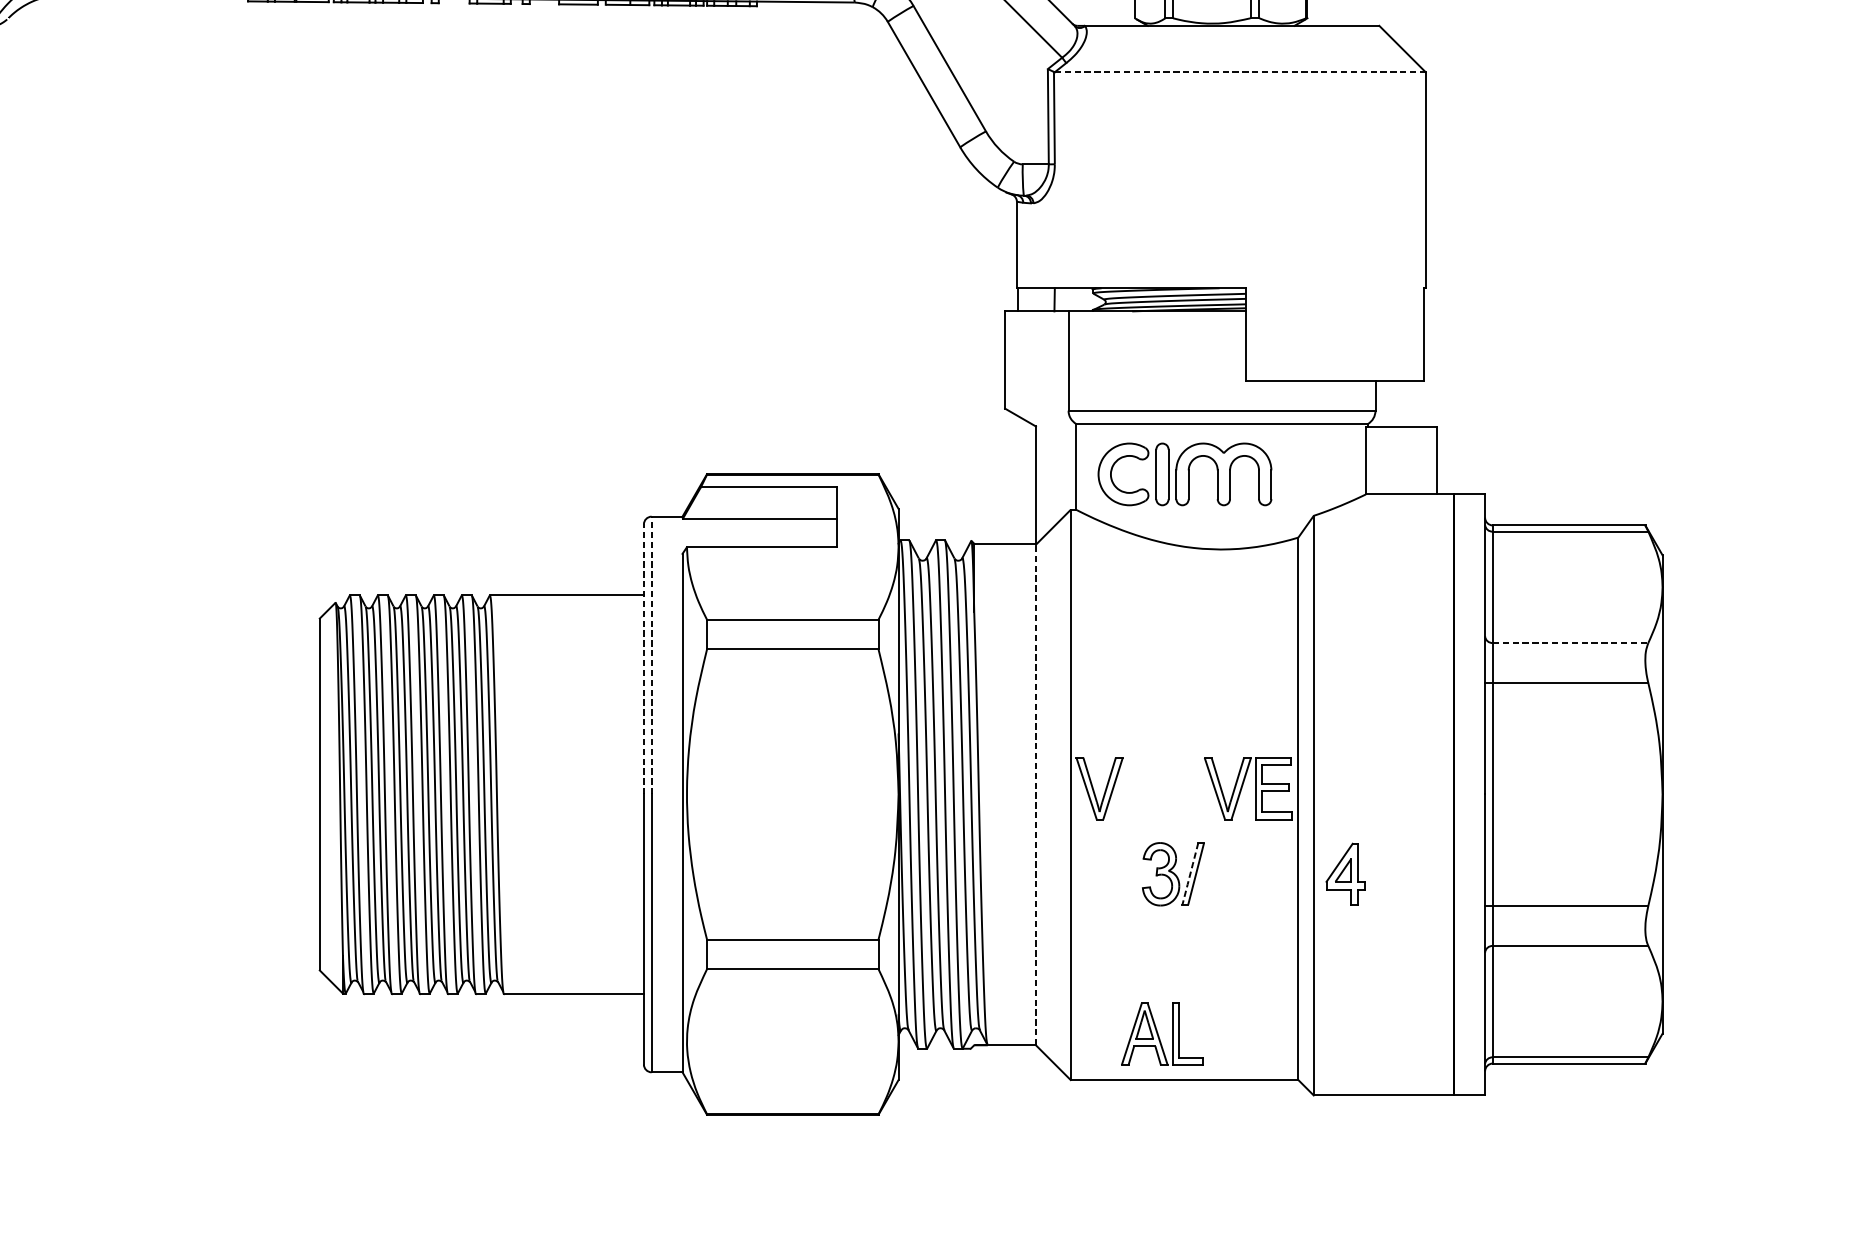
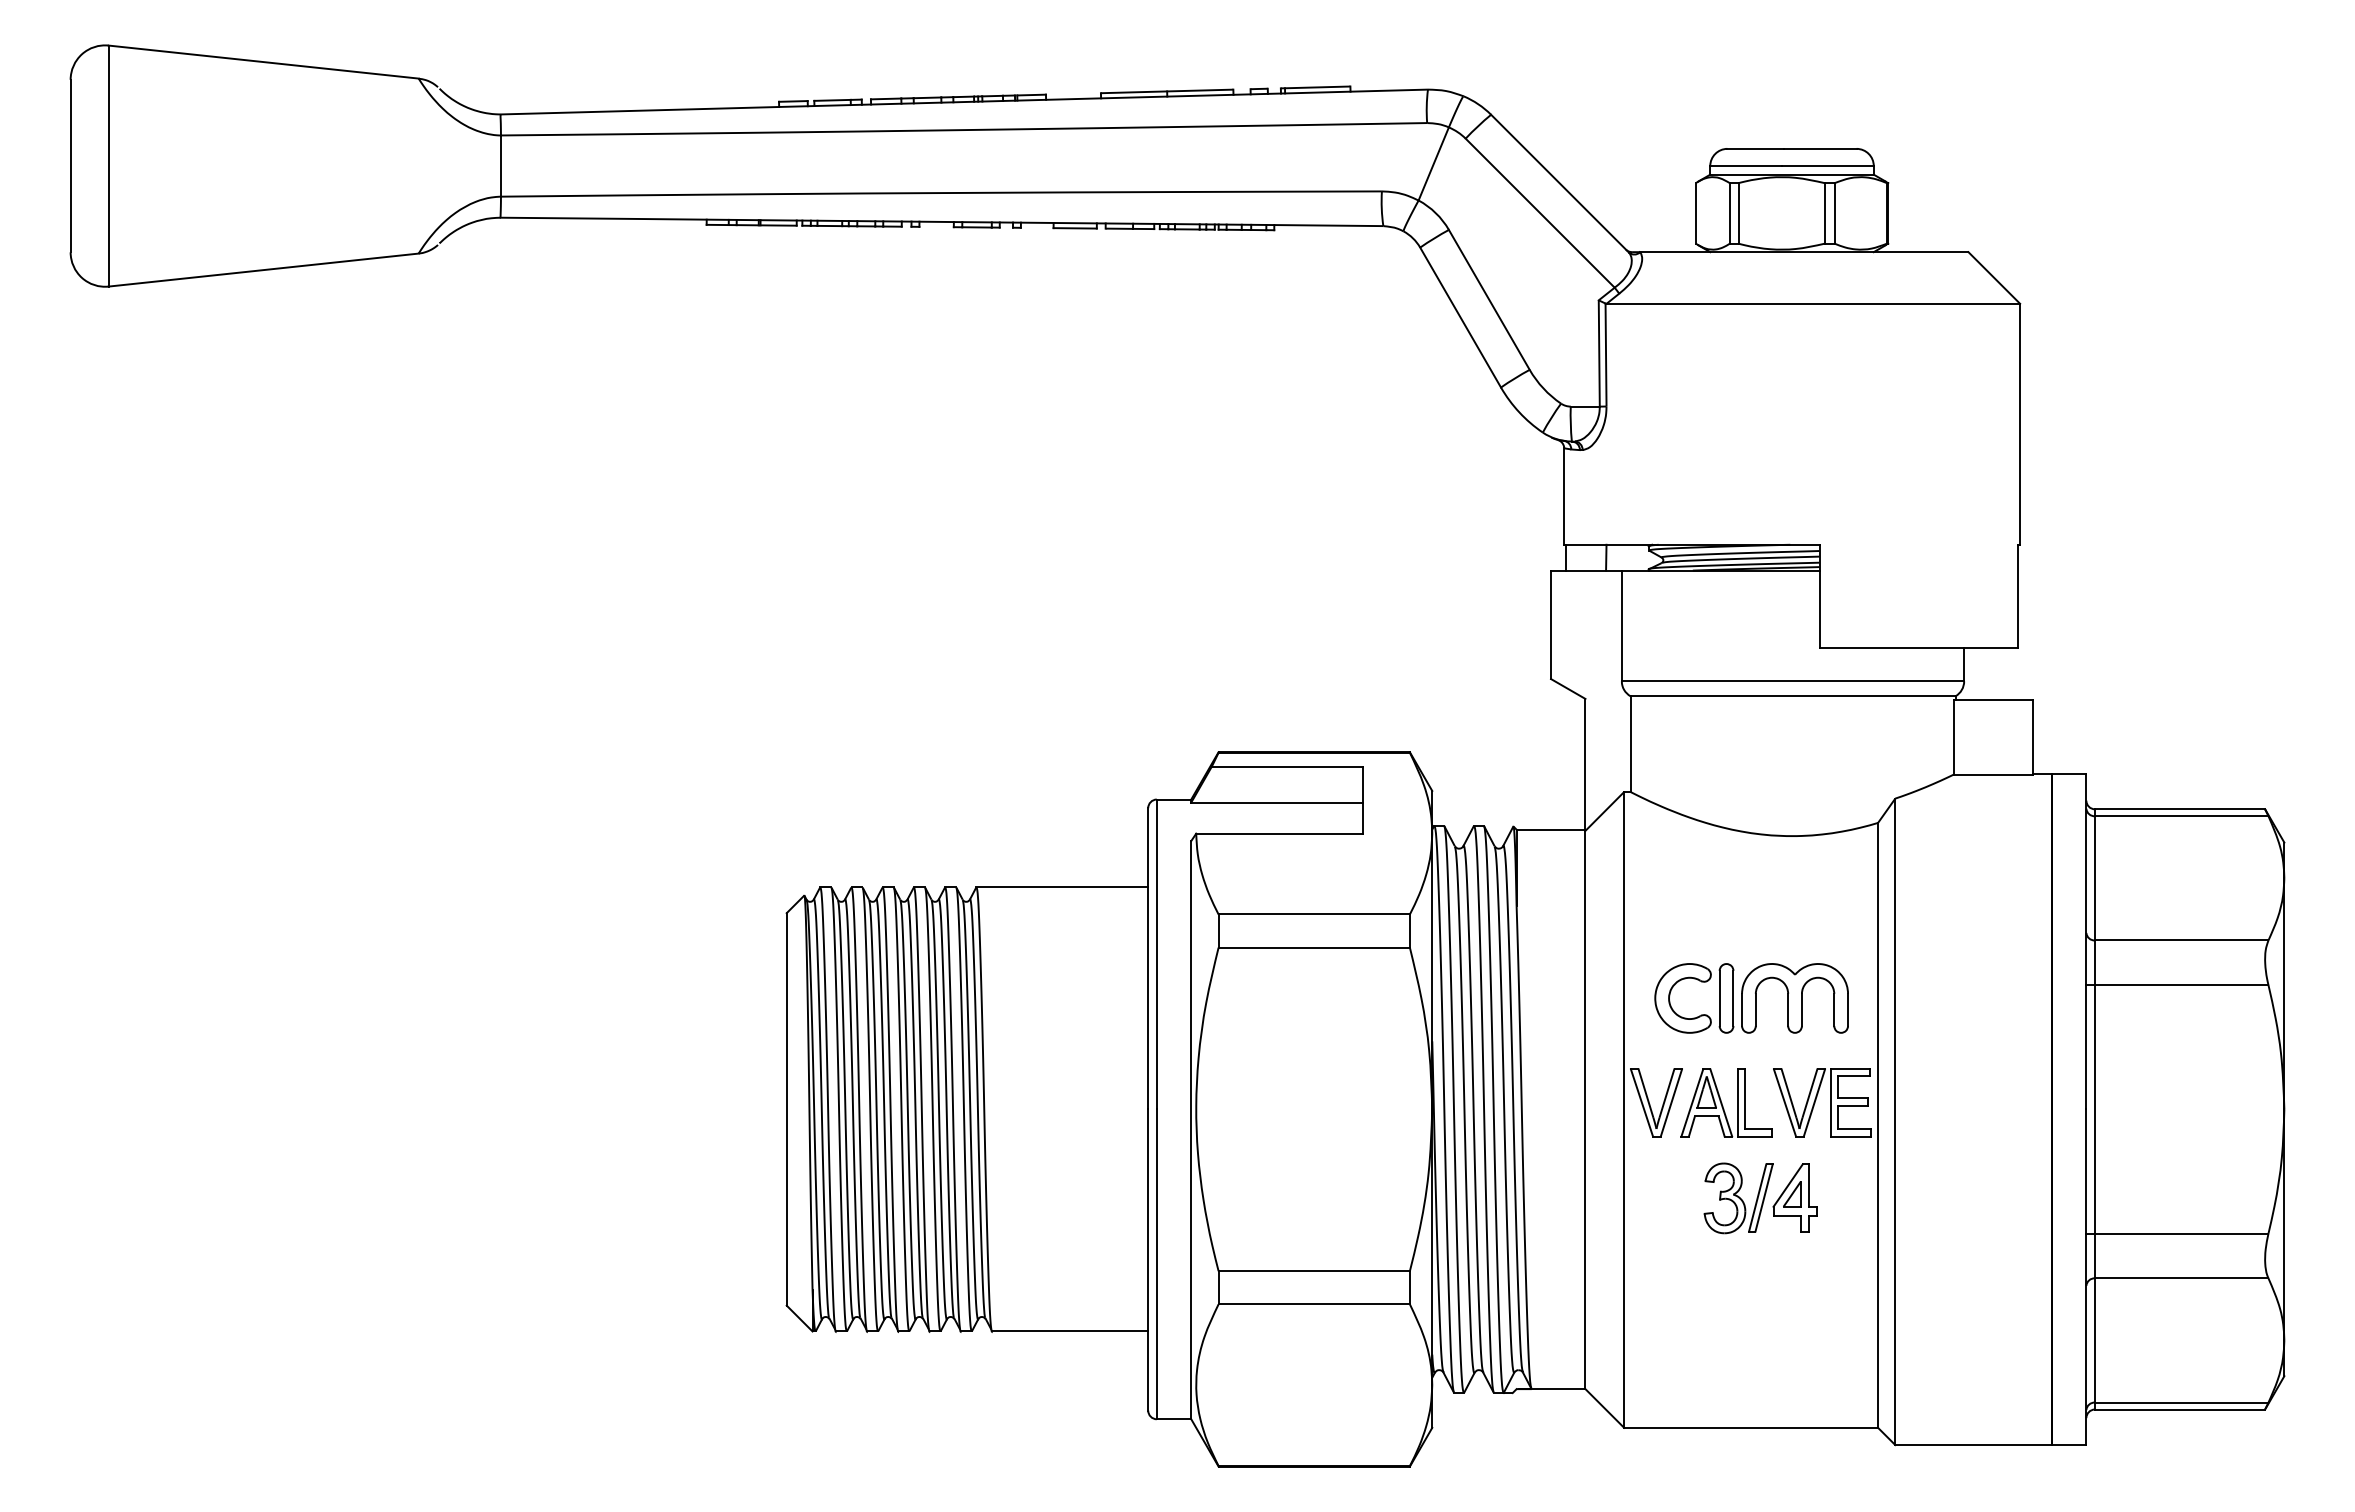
line: (1240, 71) -> (1813, 303), dashed -> solid
part: (1184, 474) -> (1751, 998), moved
line: (1570, 643) -> (2181, 940), dashed -> solid
line: (651, 655) -> (1156, 954), dashed -> solid
line: (644, 659) -> (1148, 958), dashed -> solid
line: (1035, 794) -> (1585, 1109), dashed -> solid
part: (1345, 873) -> (1794, 1197), moved
line: (1190, 874) -> (1757, 1198), dashed -> solid
part: (1162, 1033) -> (1726, 1102), moved

